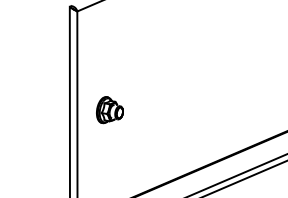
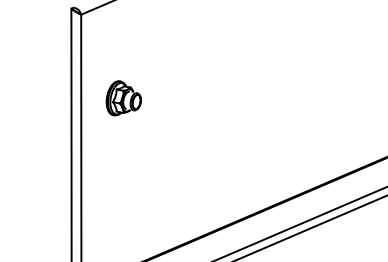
part: (109, 110) -> (123, 98), moved

